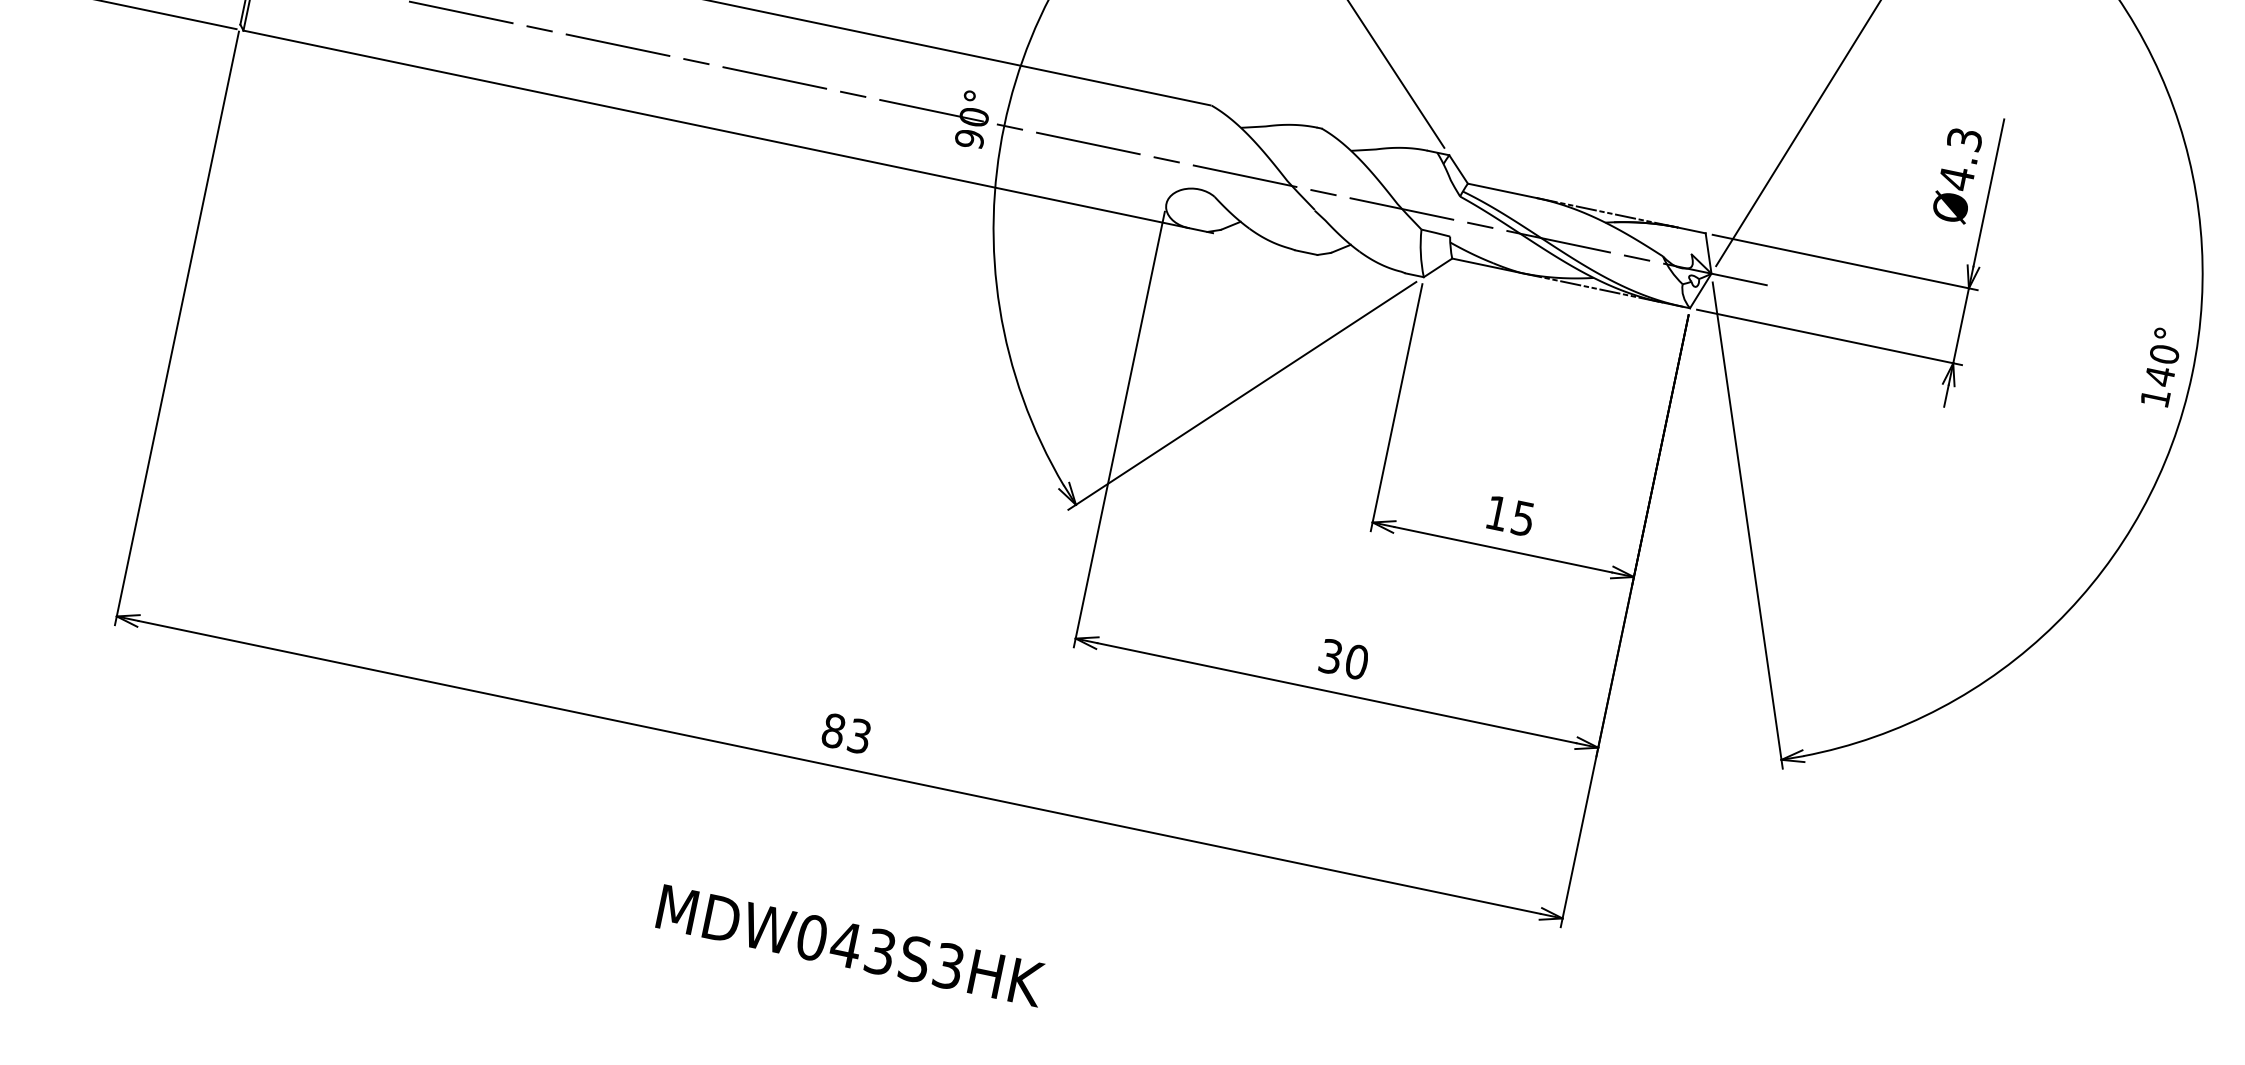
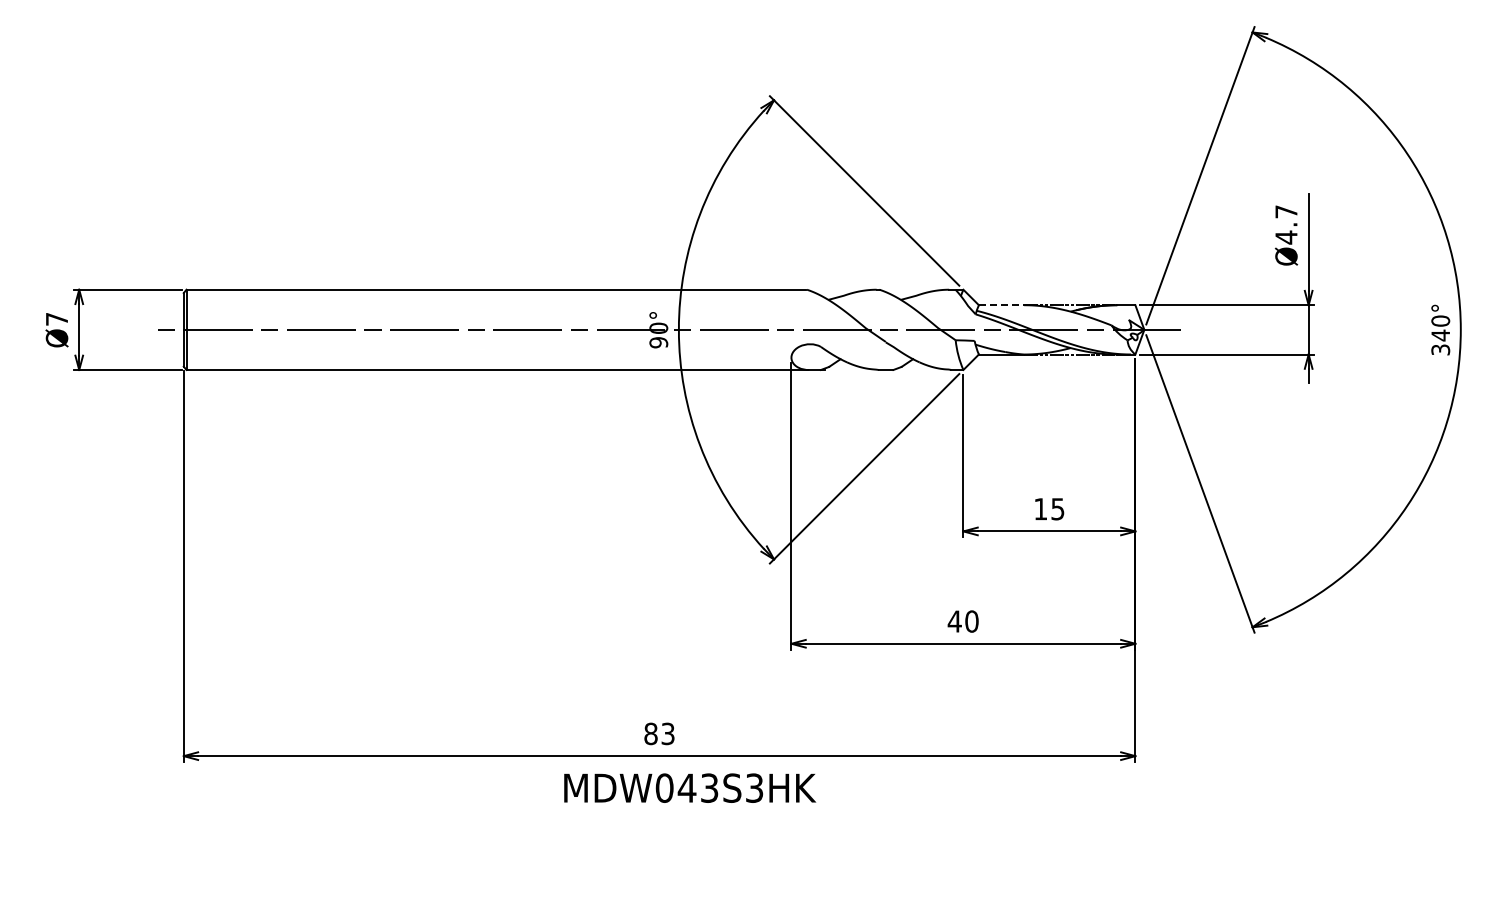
text: (1964, 138) -> (1286, 211), Ø4.3 -> Ø4.7
line: (1502, 191) -> (1001, 305), solid -> dashed
text: (2155, 397) -> (1440, 349), 140° -> 340°
text: (1330, 656) -> (954, 621), 30 -> 40
text: (851, 944) -> (690, 787), moved

